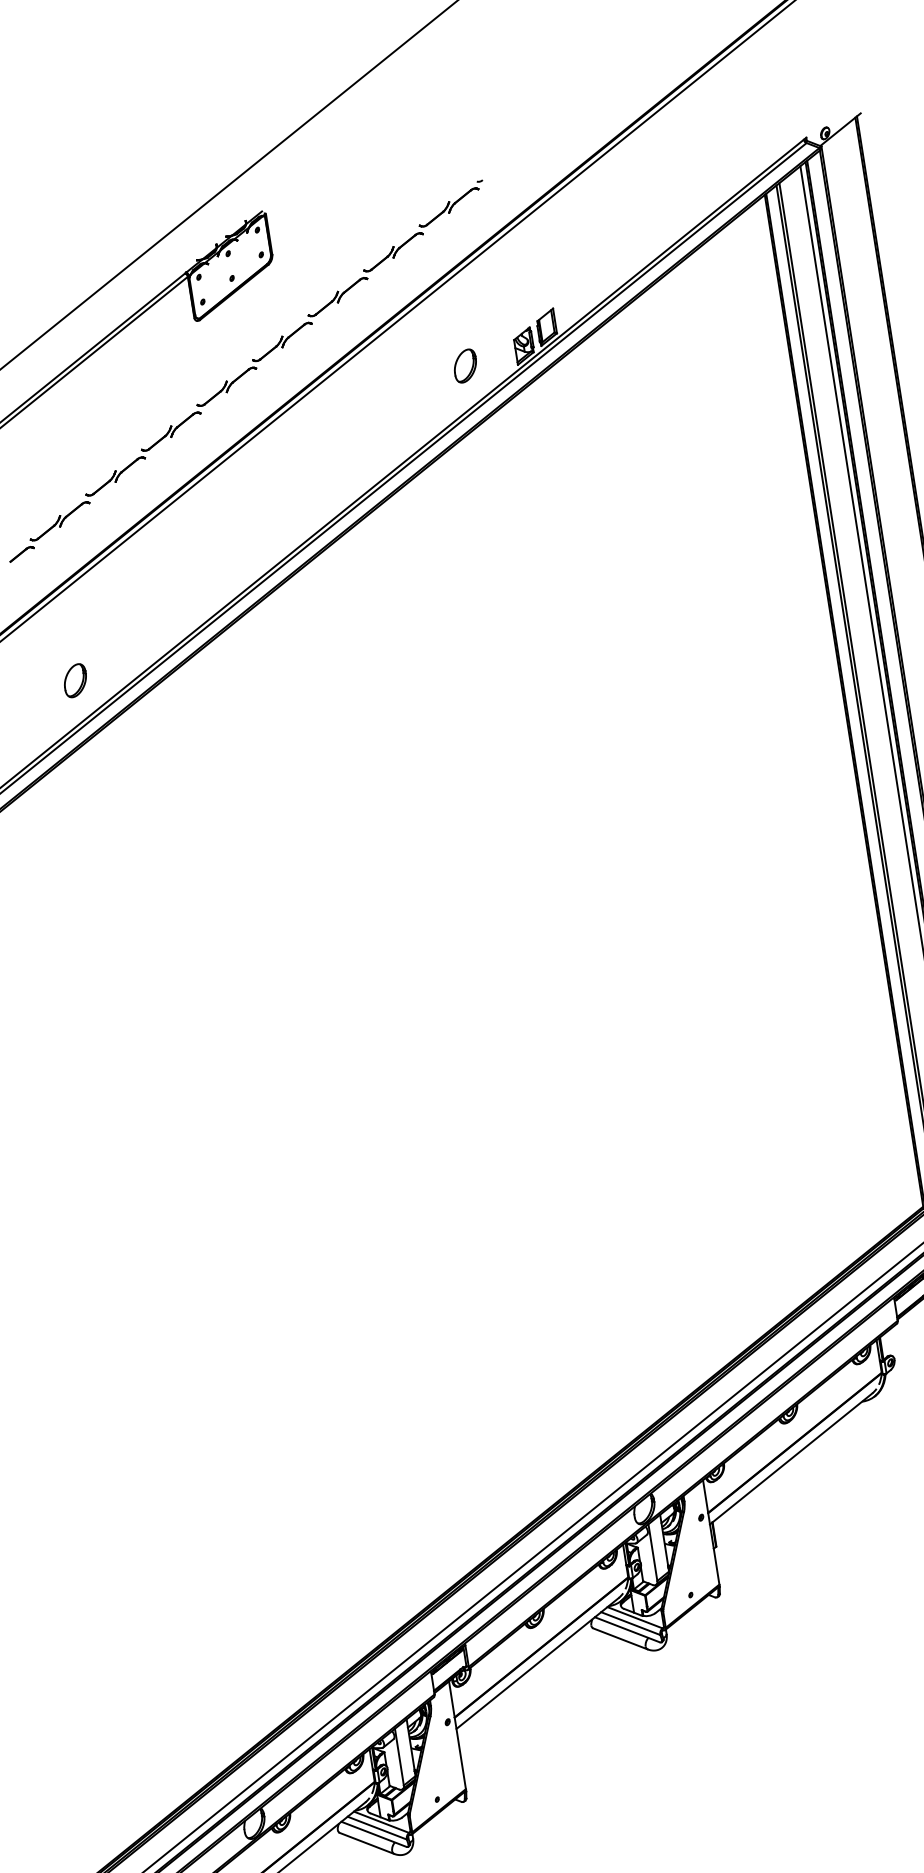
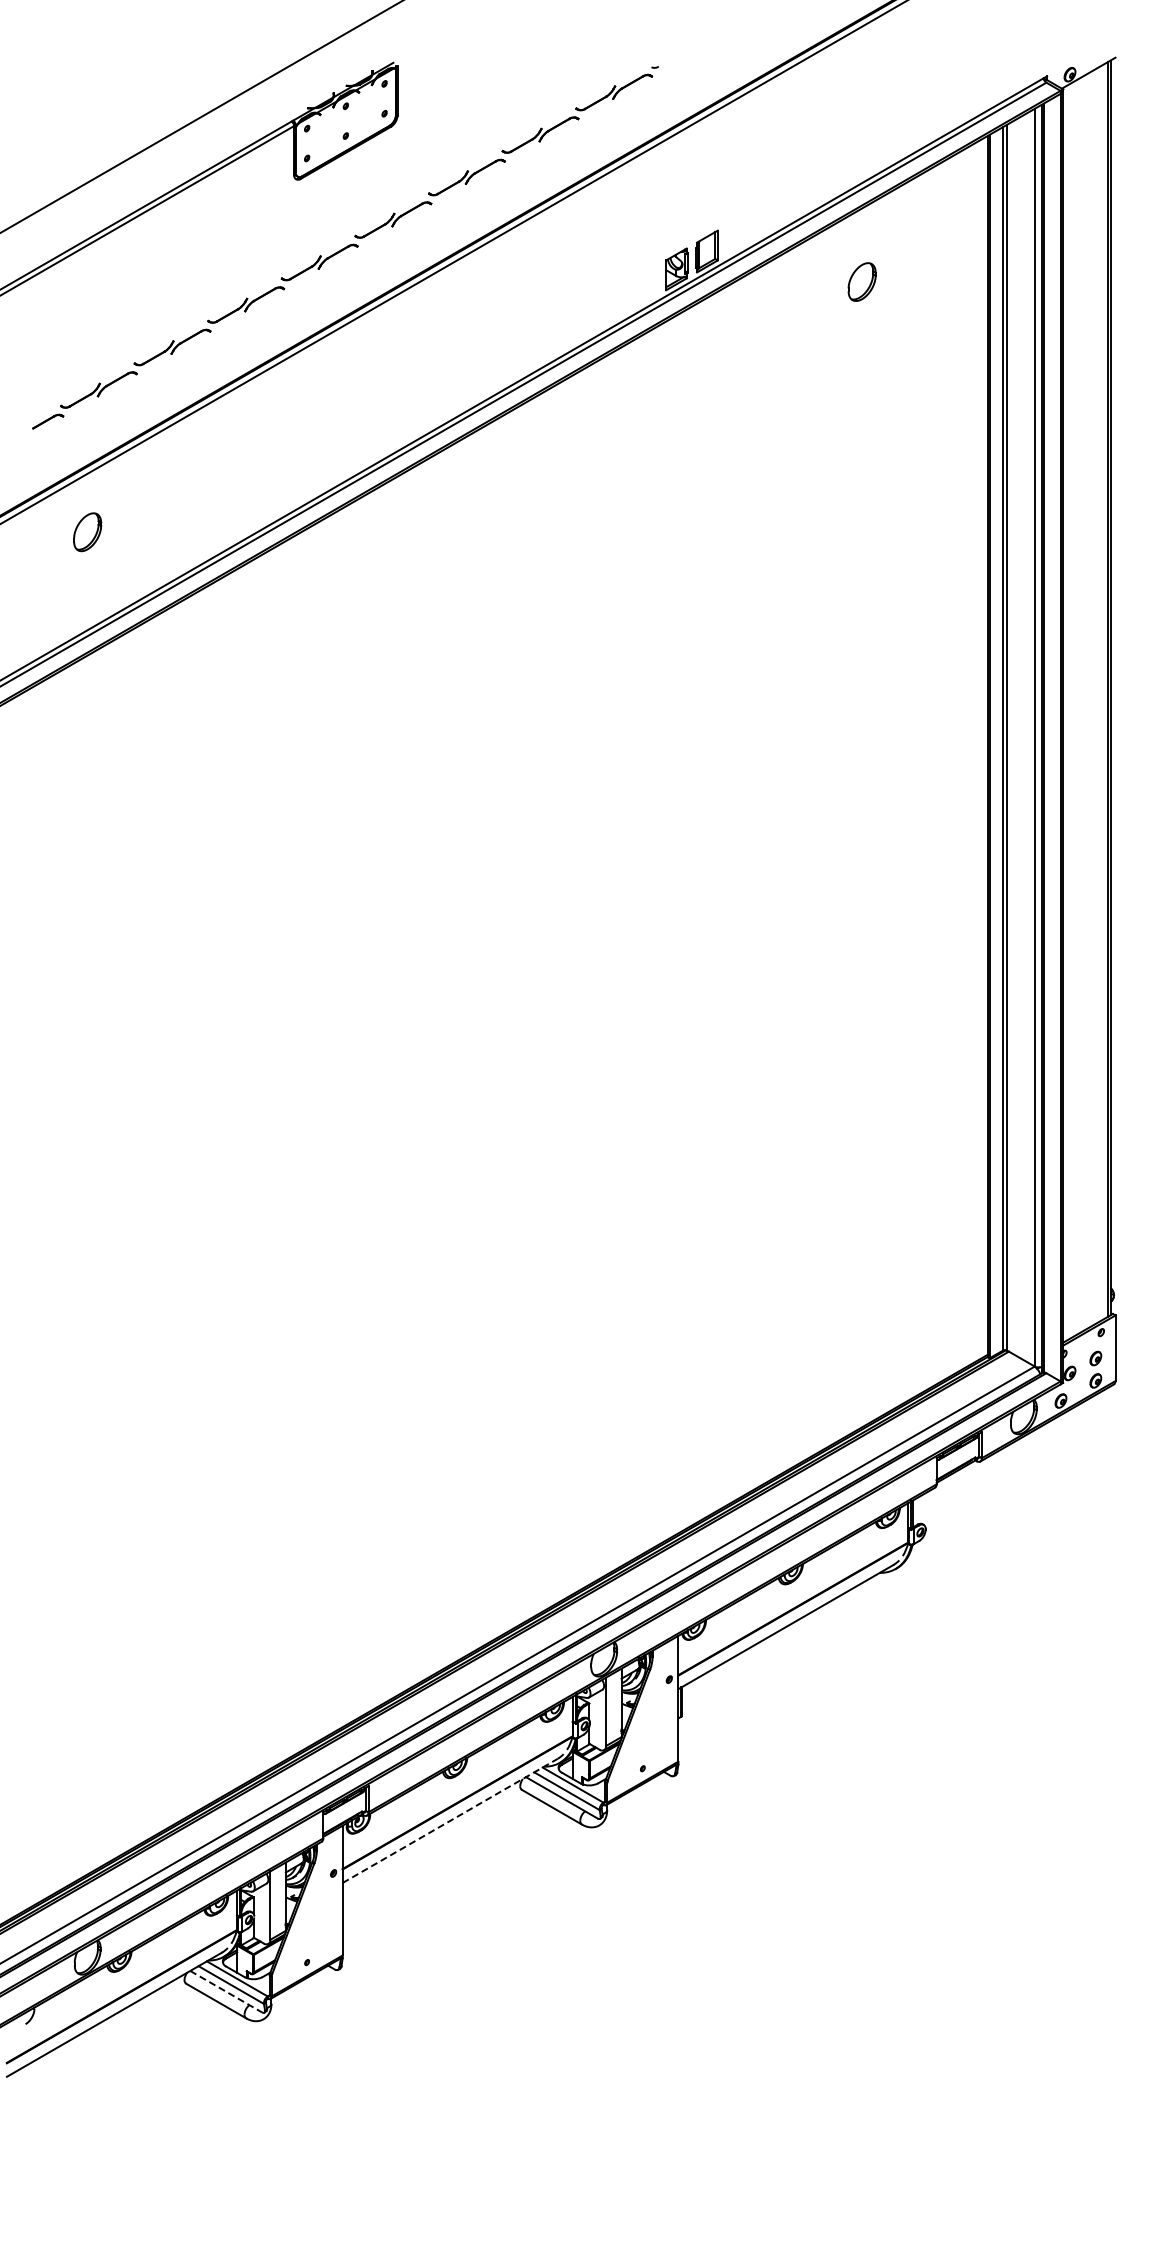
part: (464, 365) -> (861, 281), moved
part: (75, 680) -> (87, 532), moved
line: (537, 1663) -> (450, 1820), solid -> dashed
line: (374, 1834) -> (226, 1991), solid -> dashed

